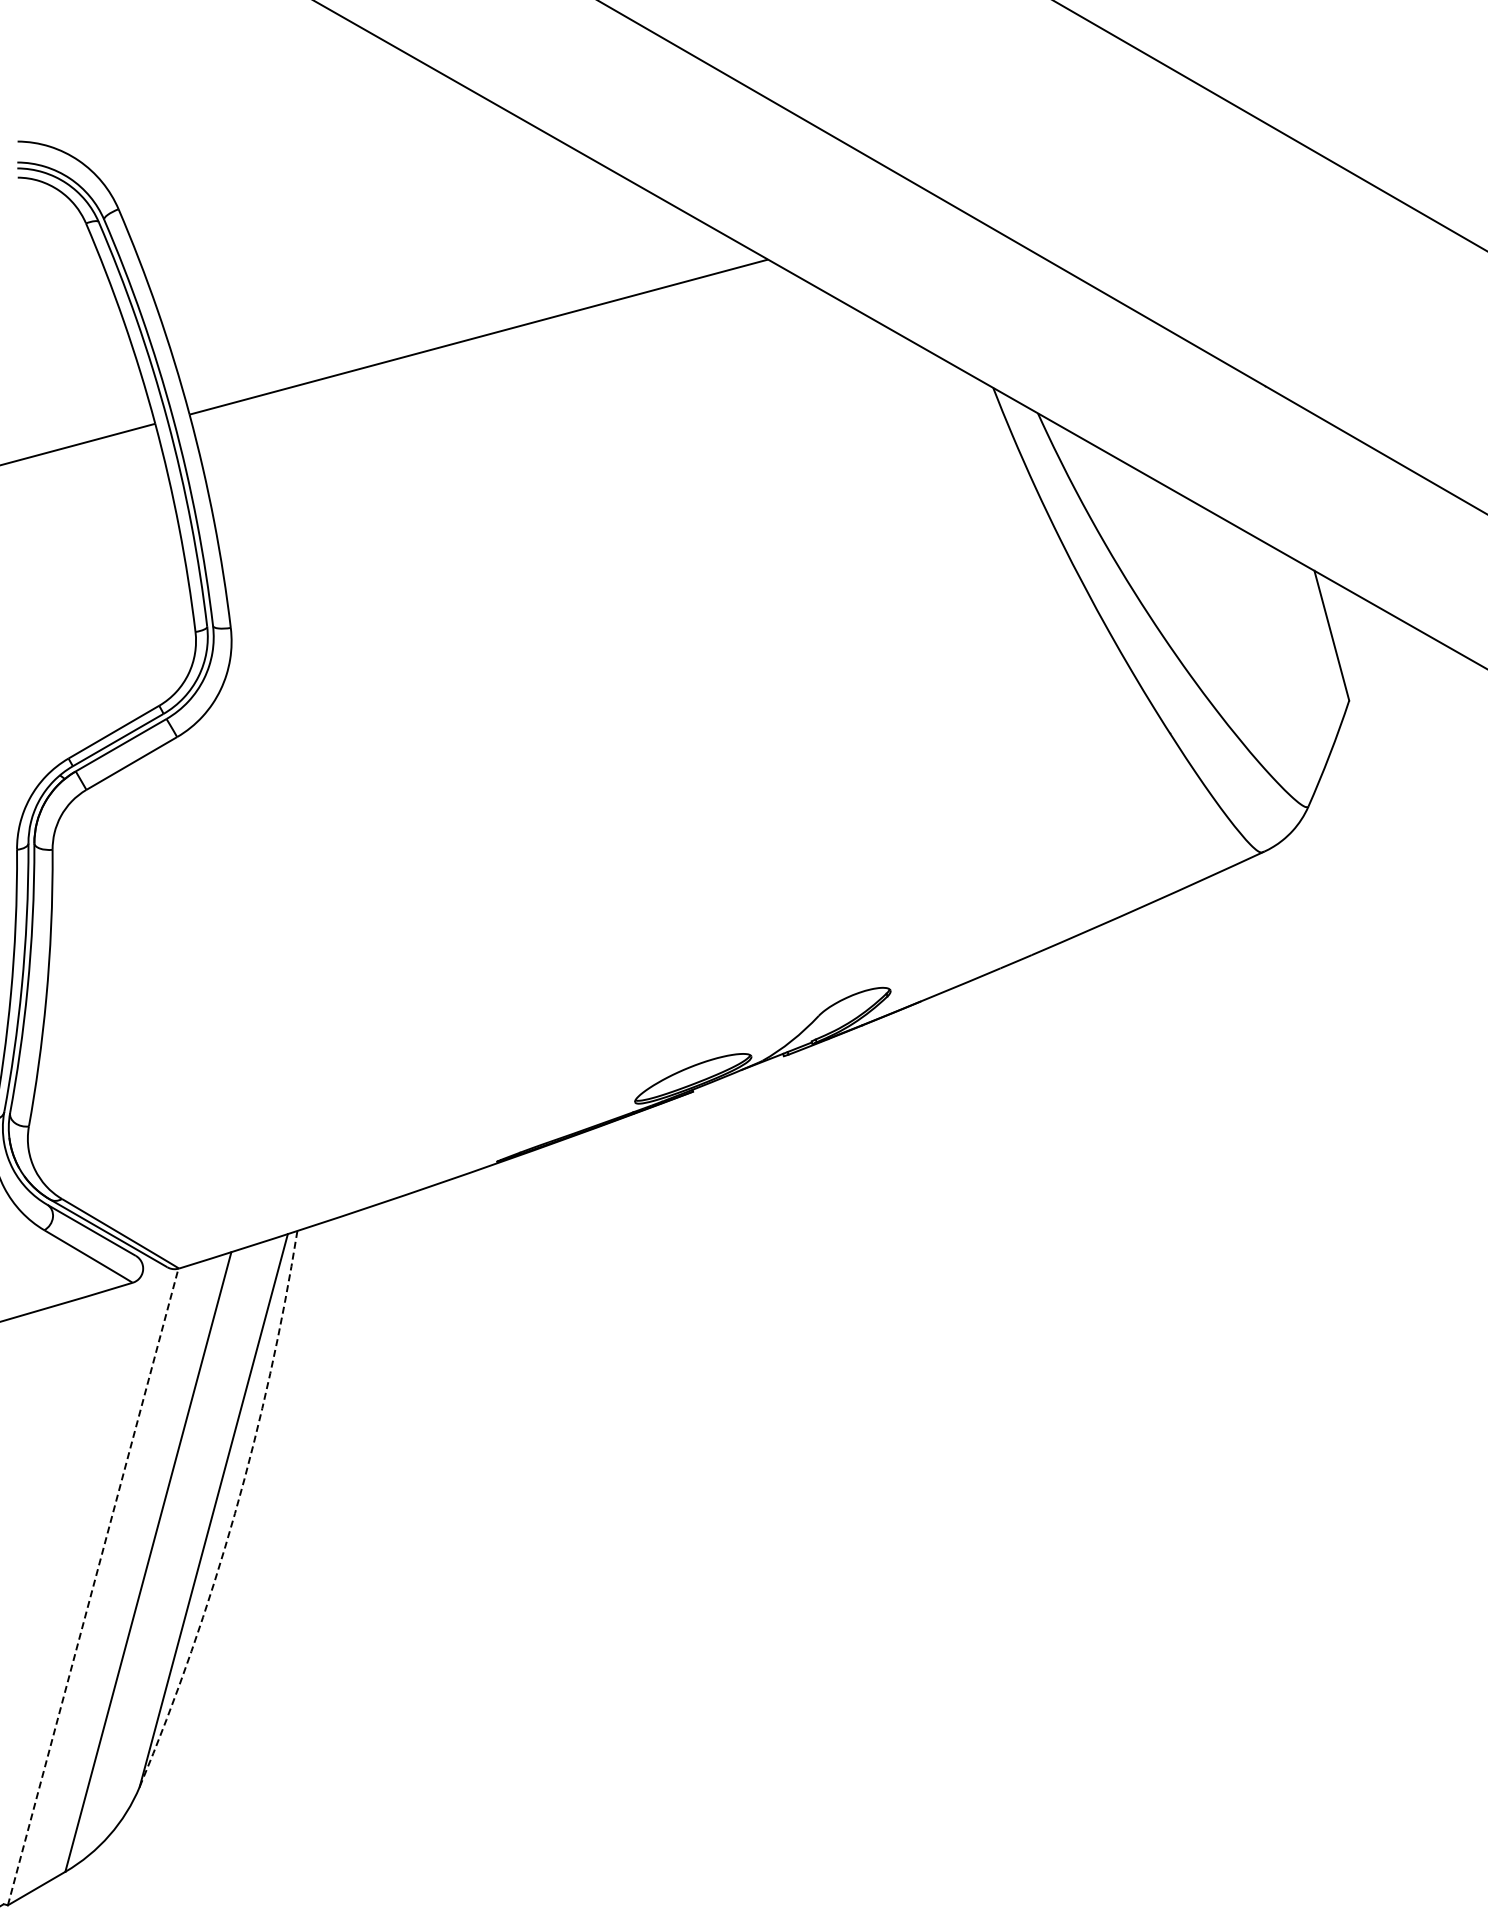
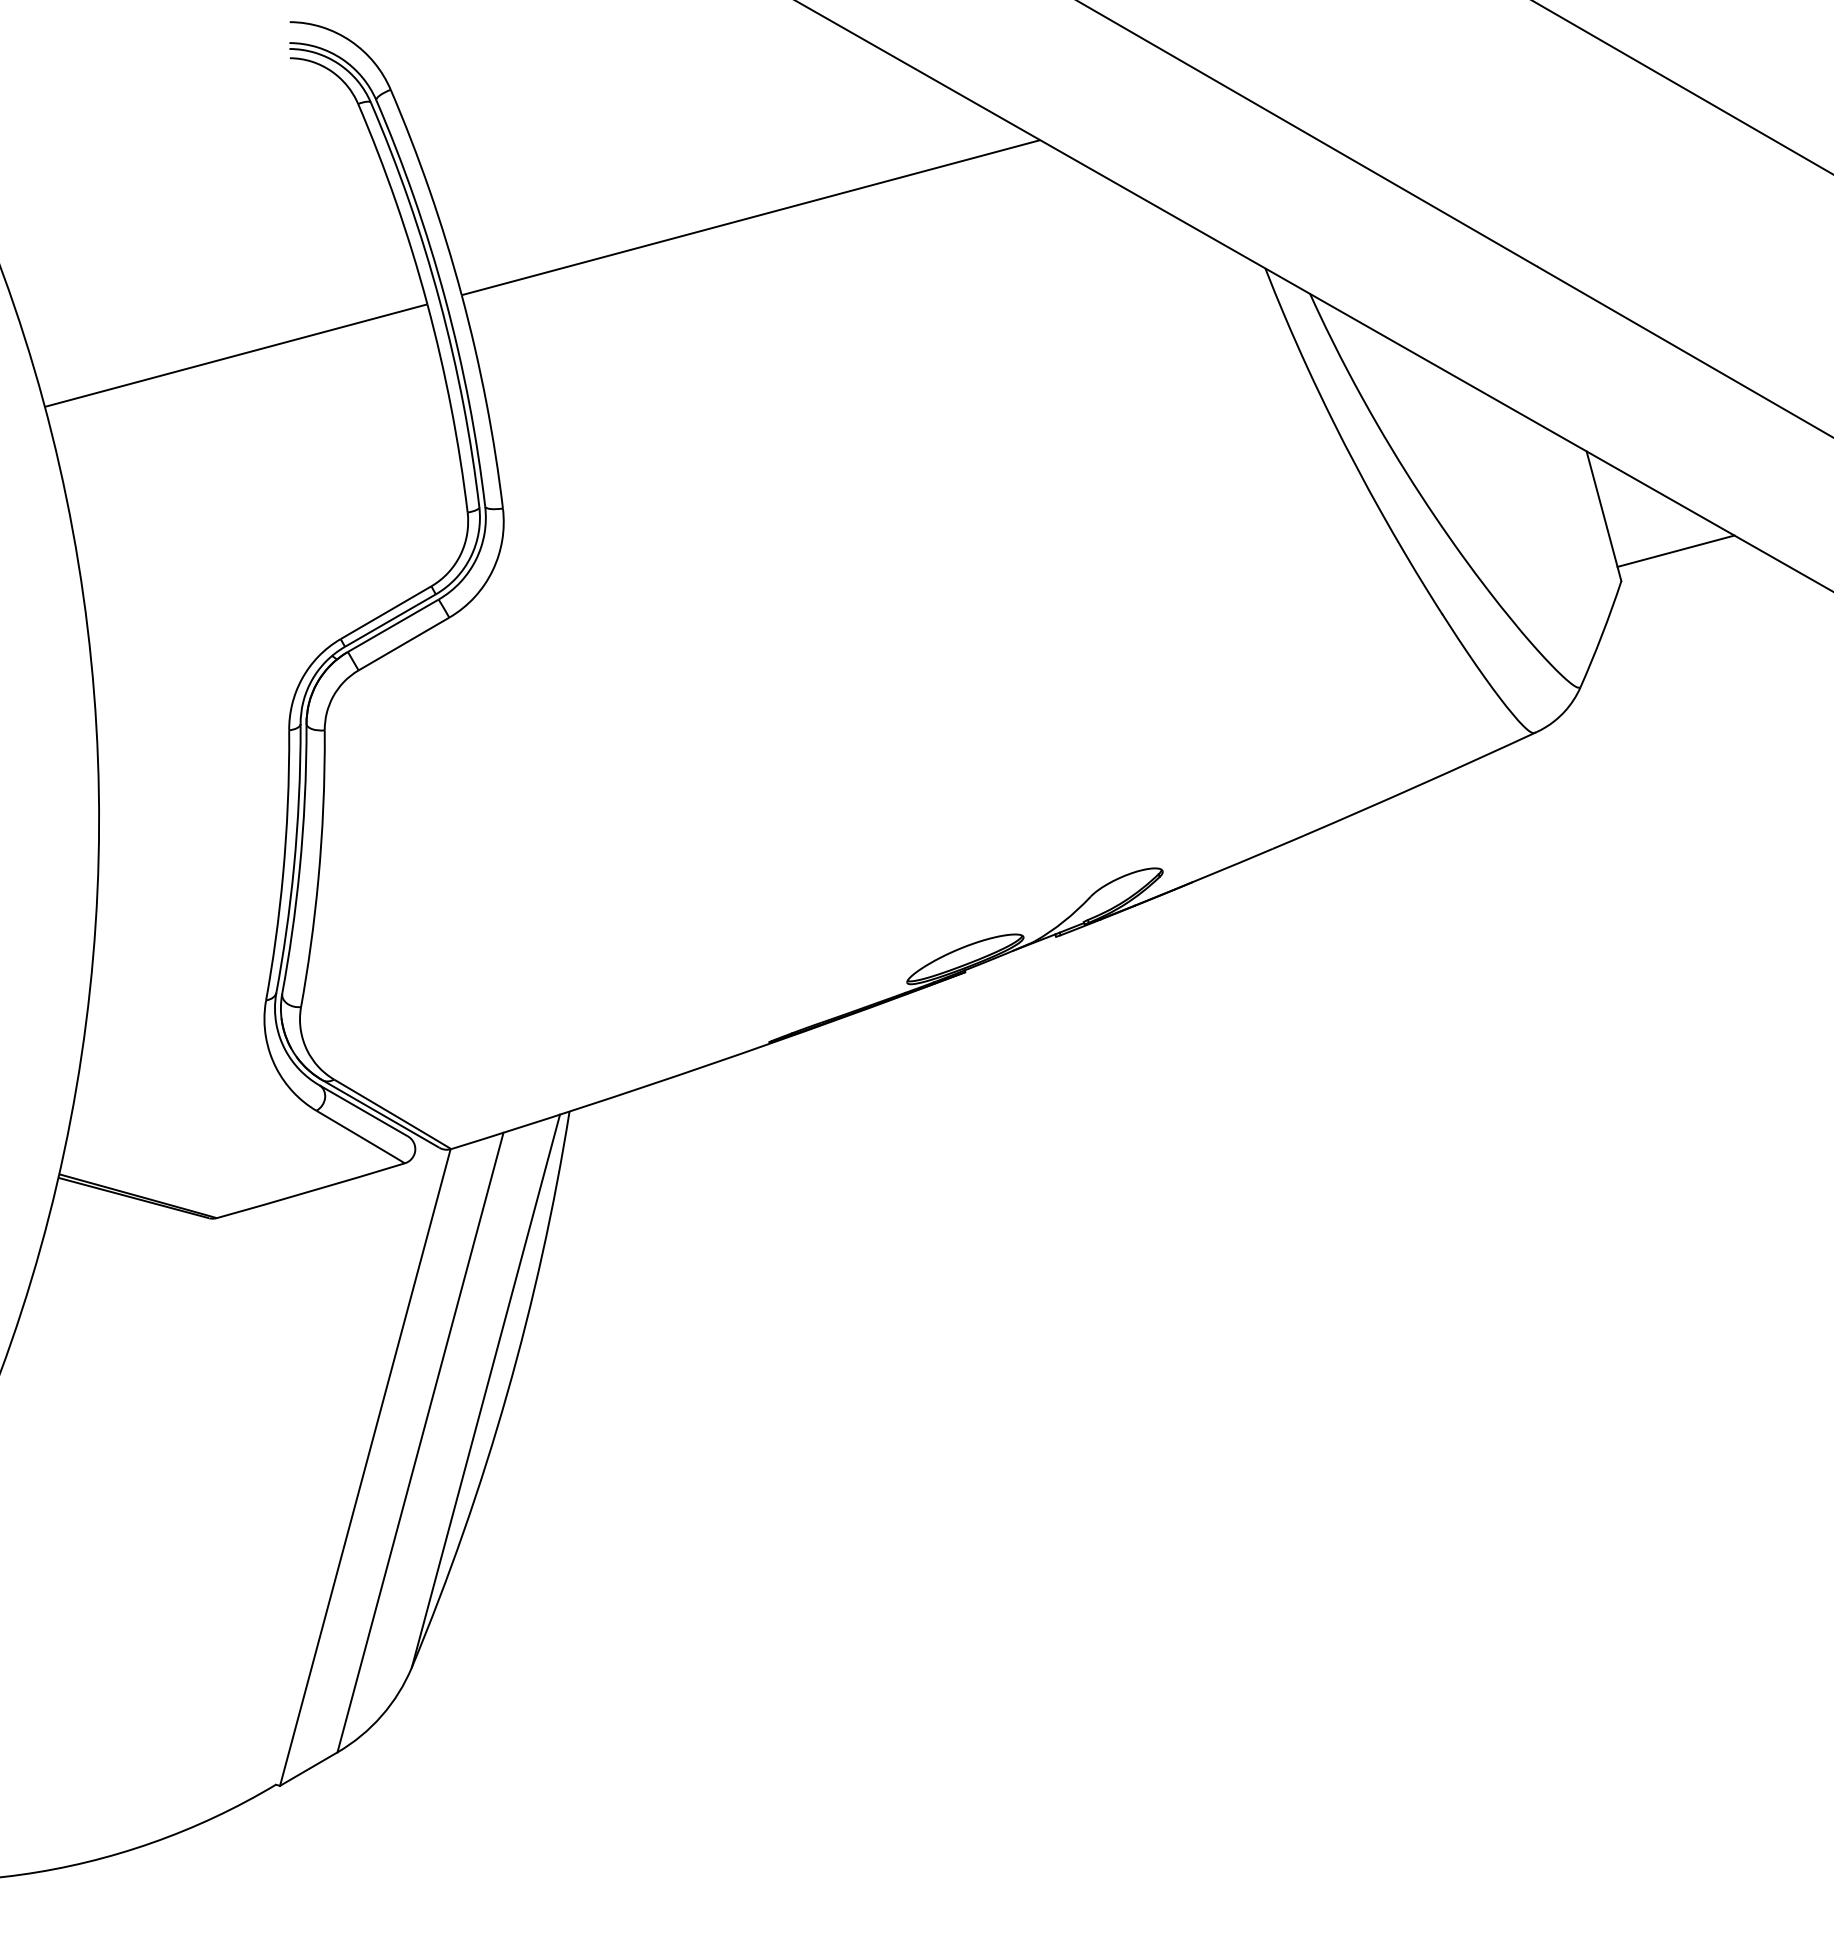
line: (1403, 669) -> (1675, 550), added
arc: (235, 1513) -> (507, 1394), dashed -> solid
line: (93, 1586) -> (365, 1467), dashed -> solid

